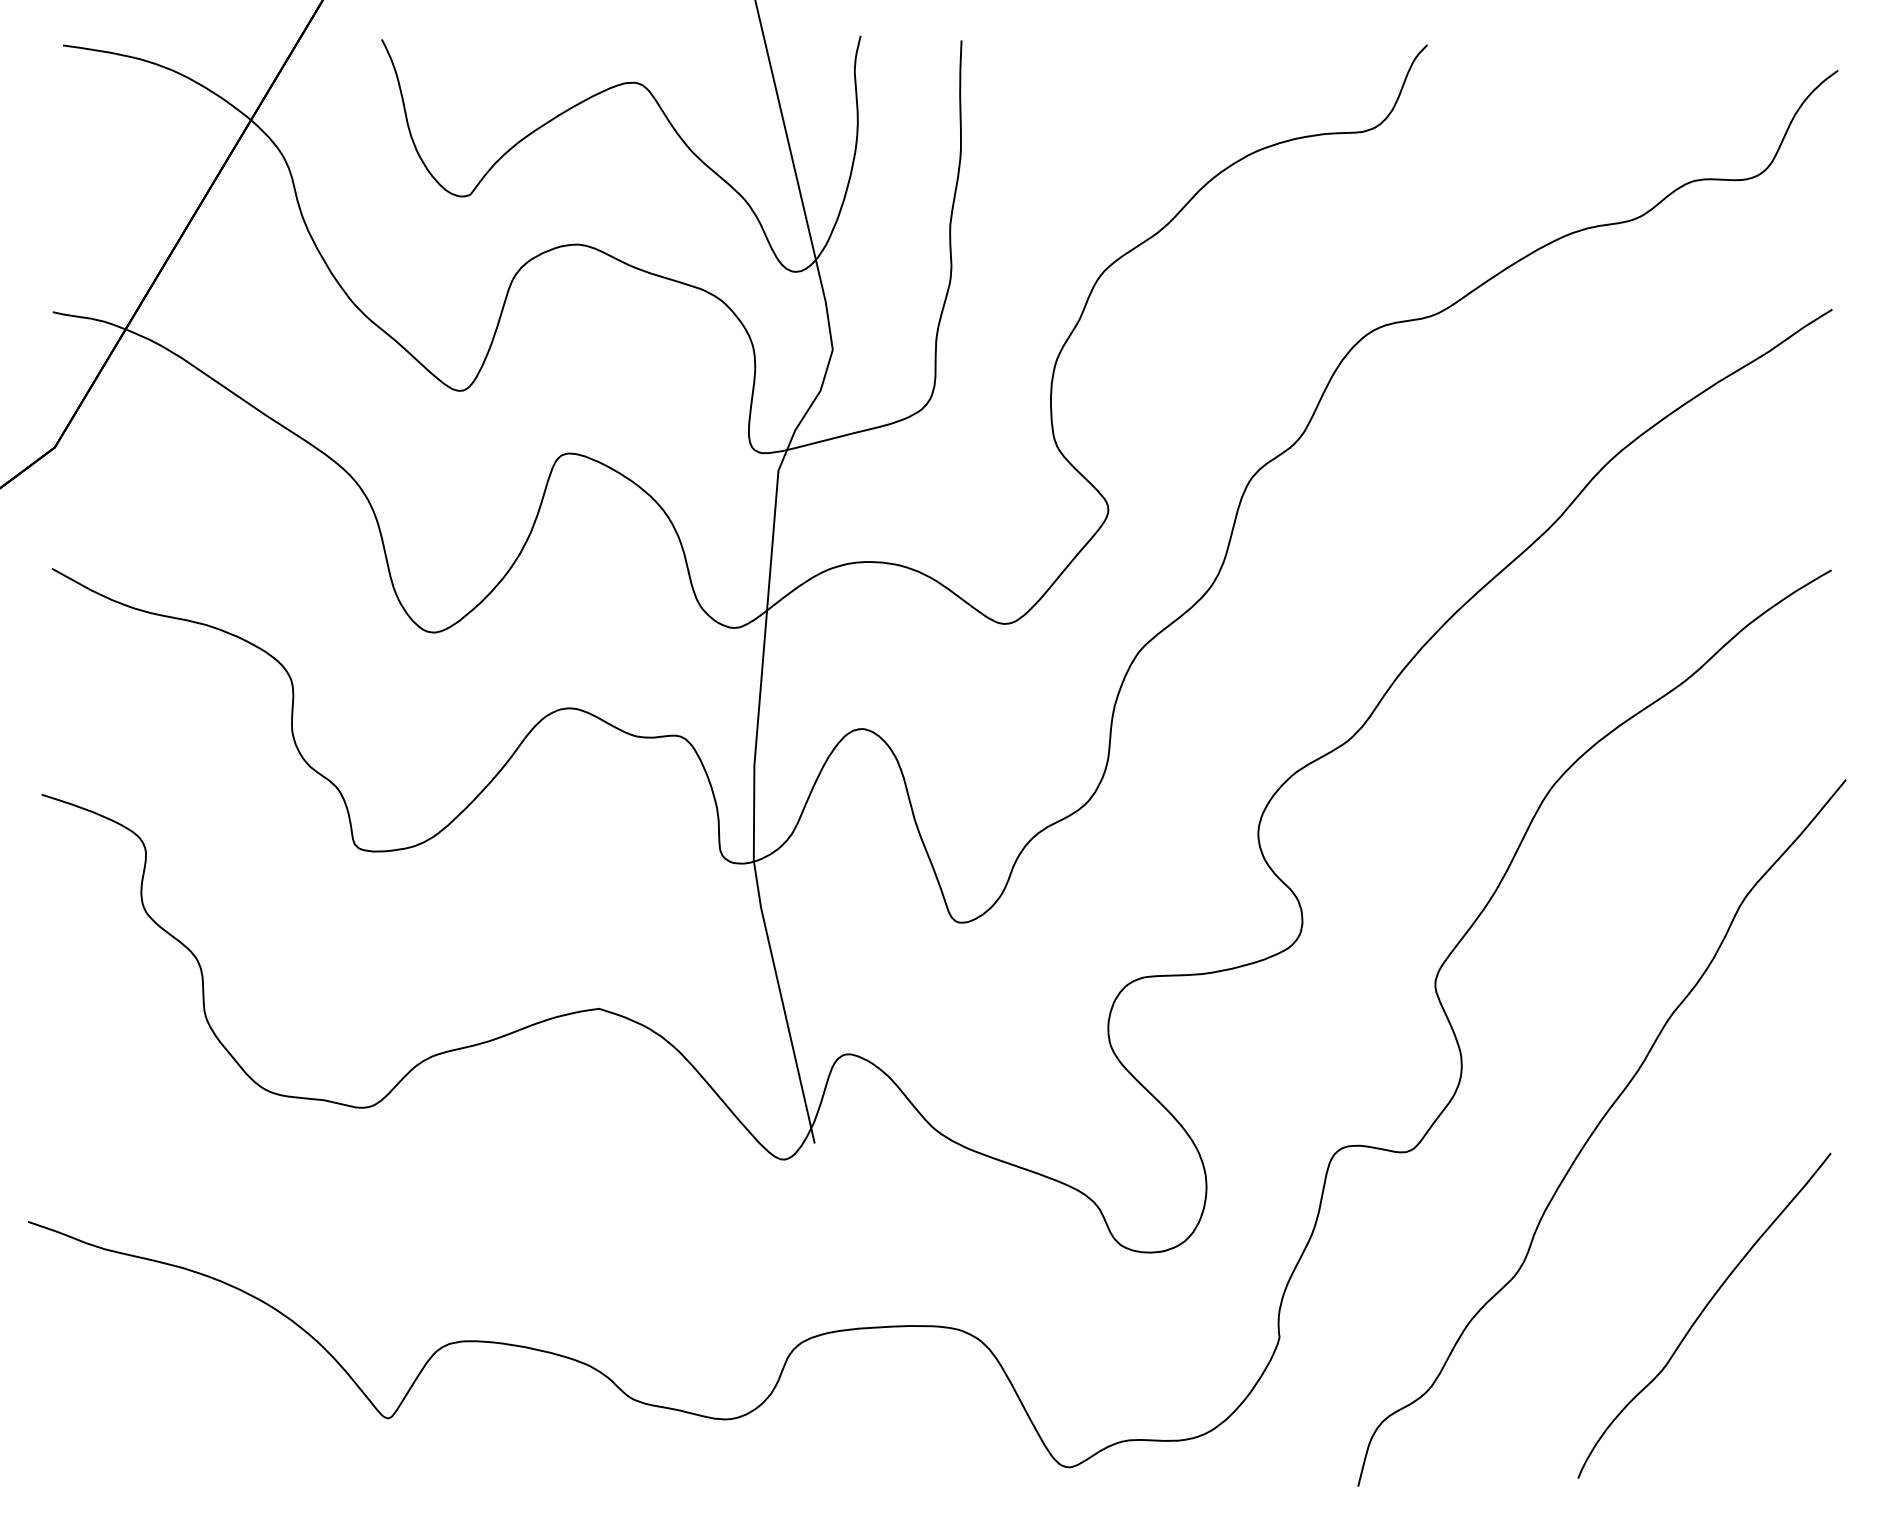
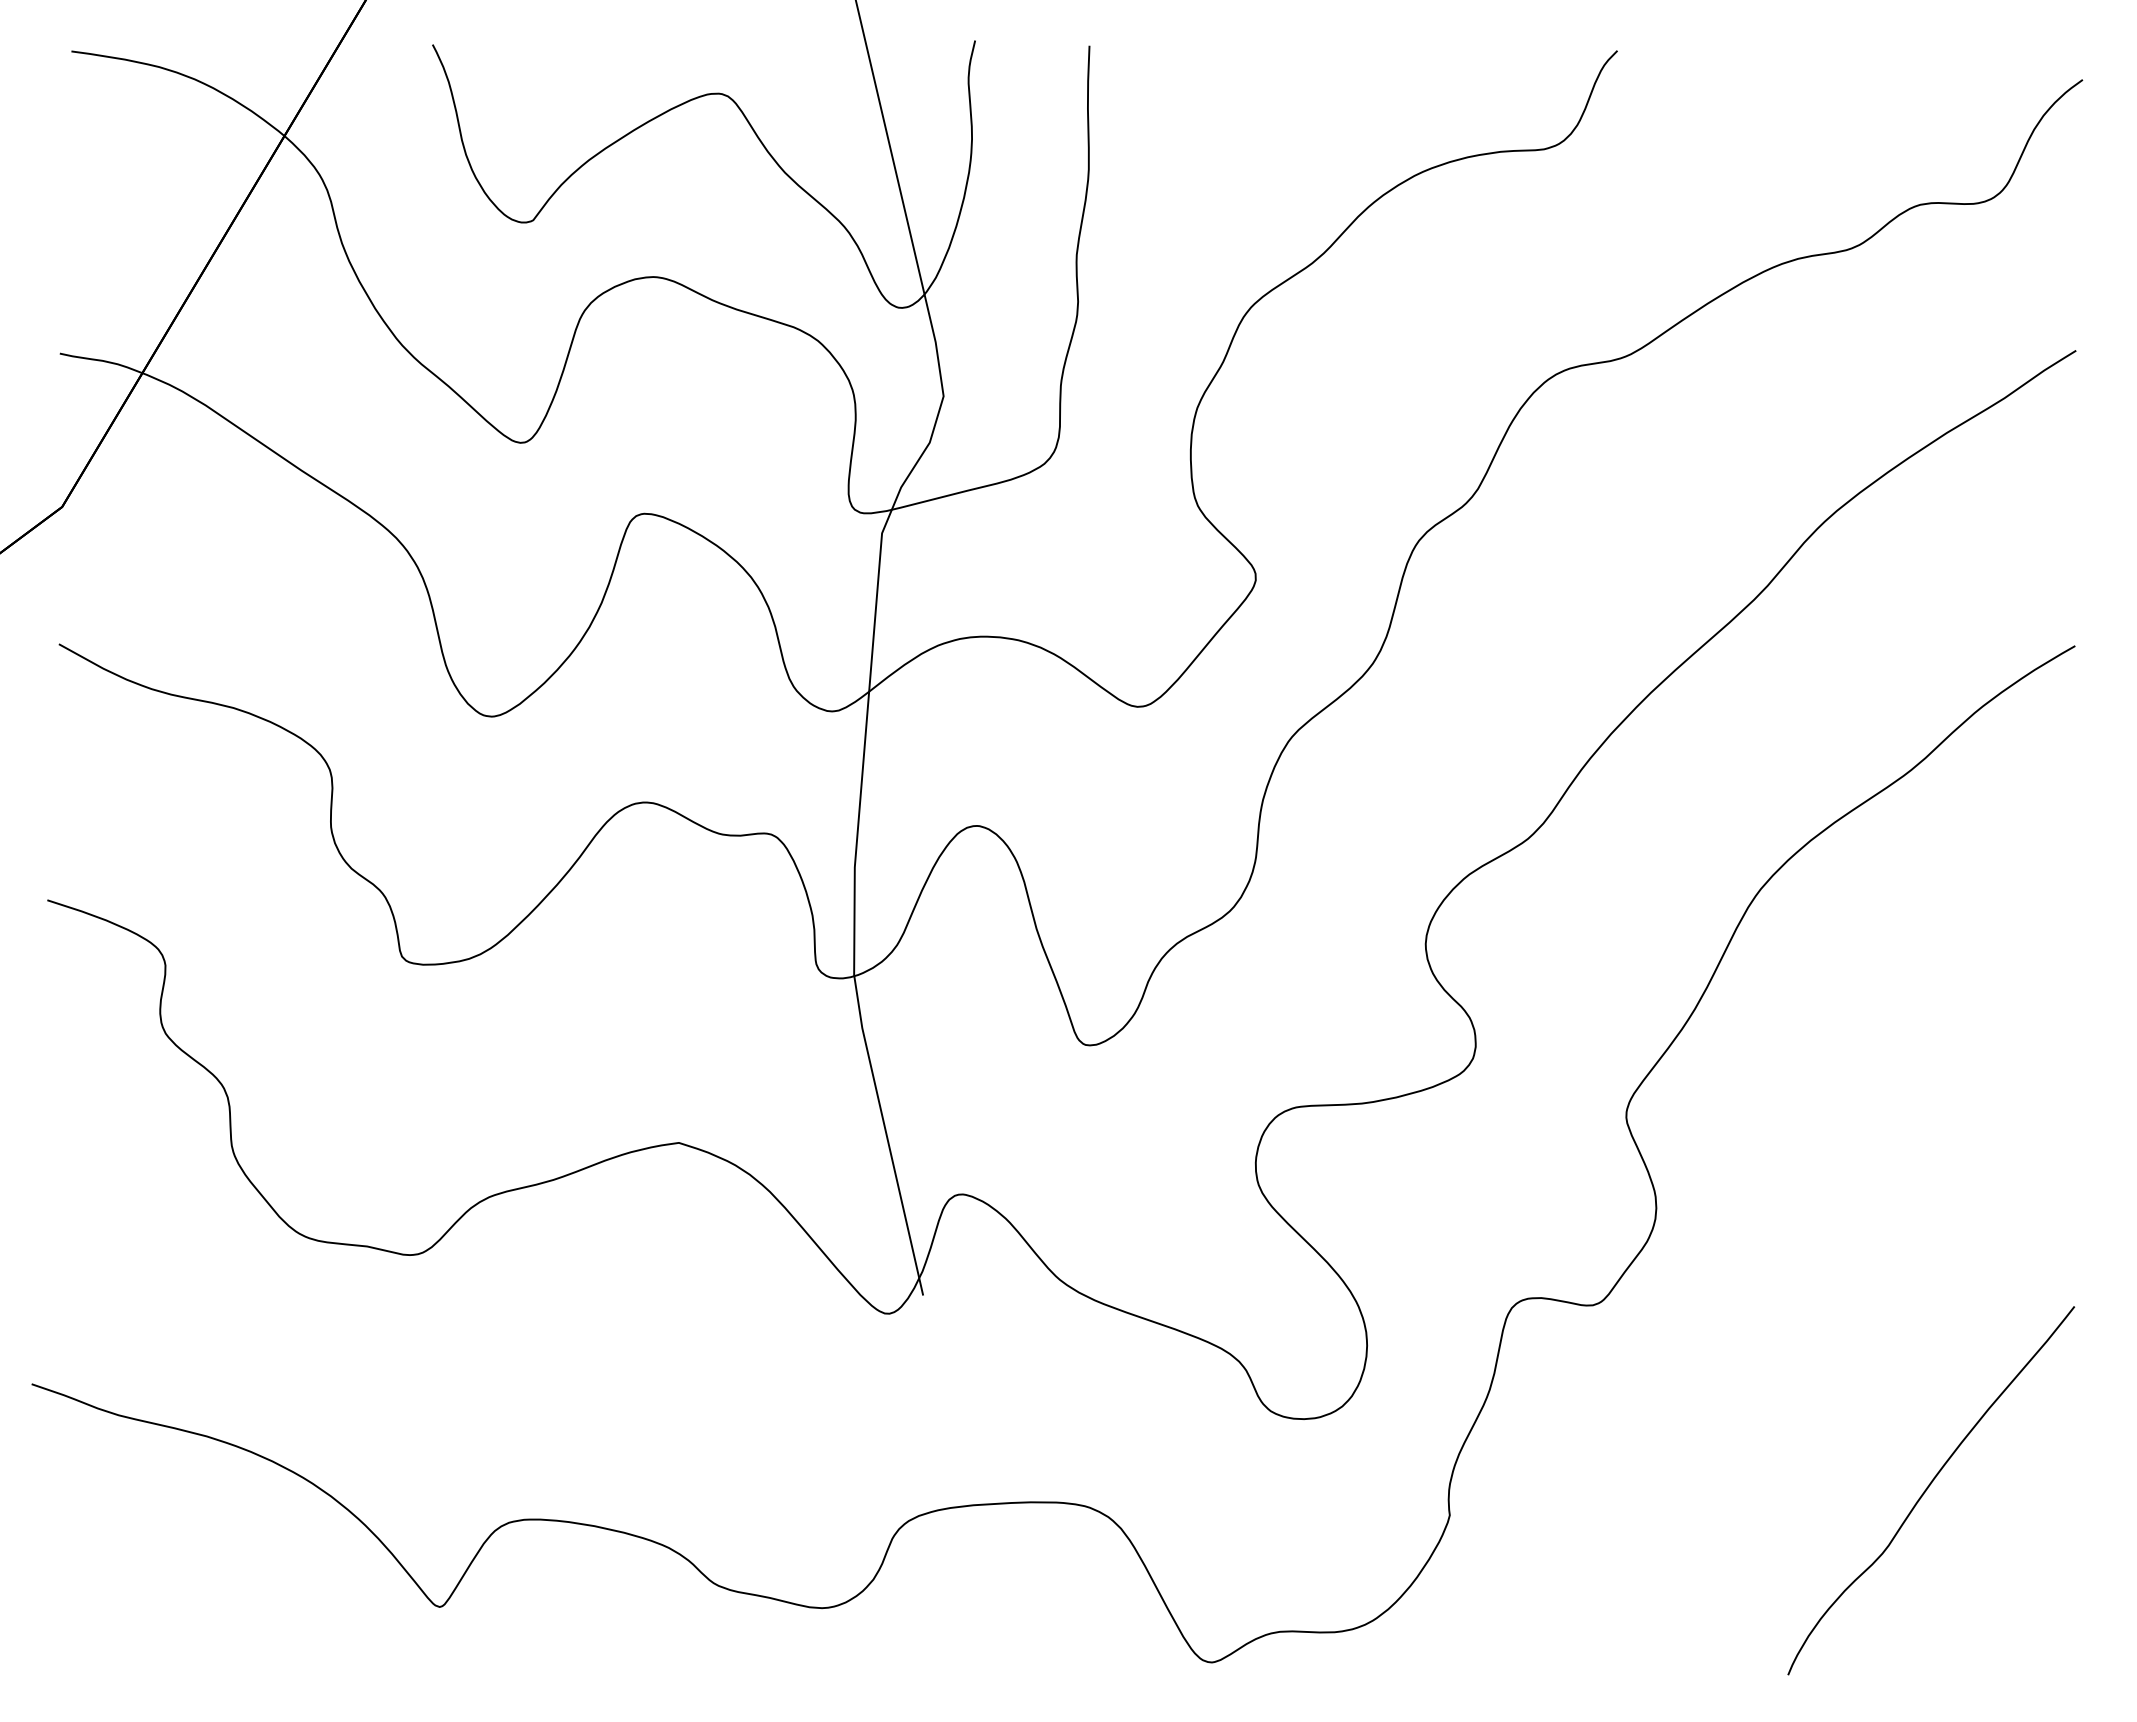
curve: (1597, 1128) -> (1809, 1278), removed

